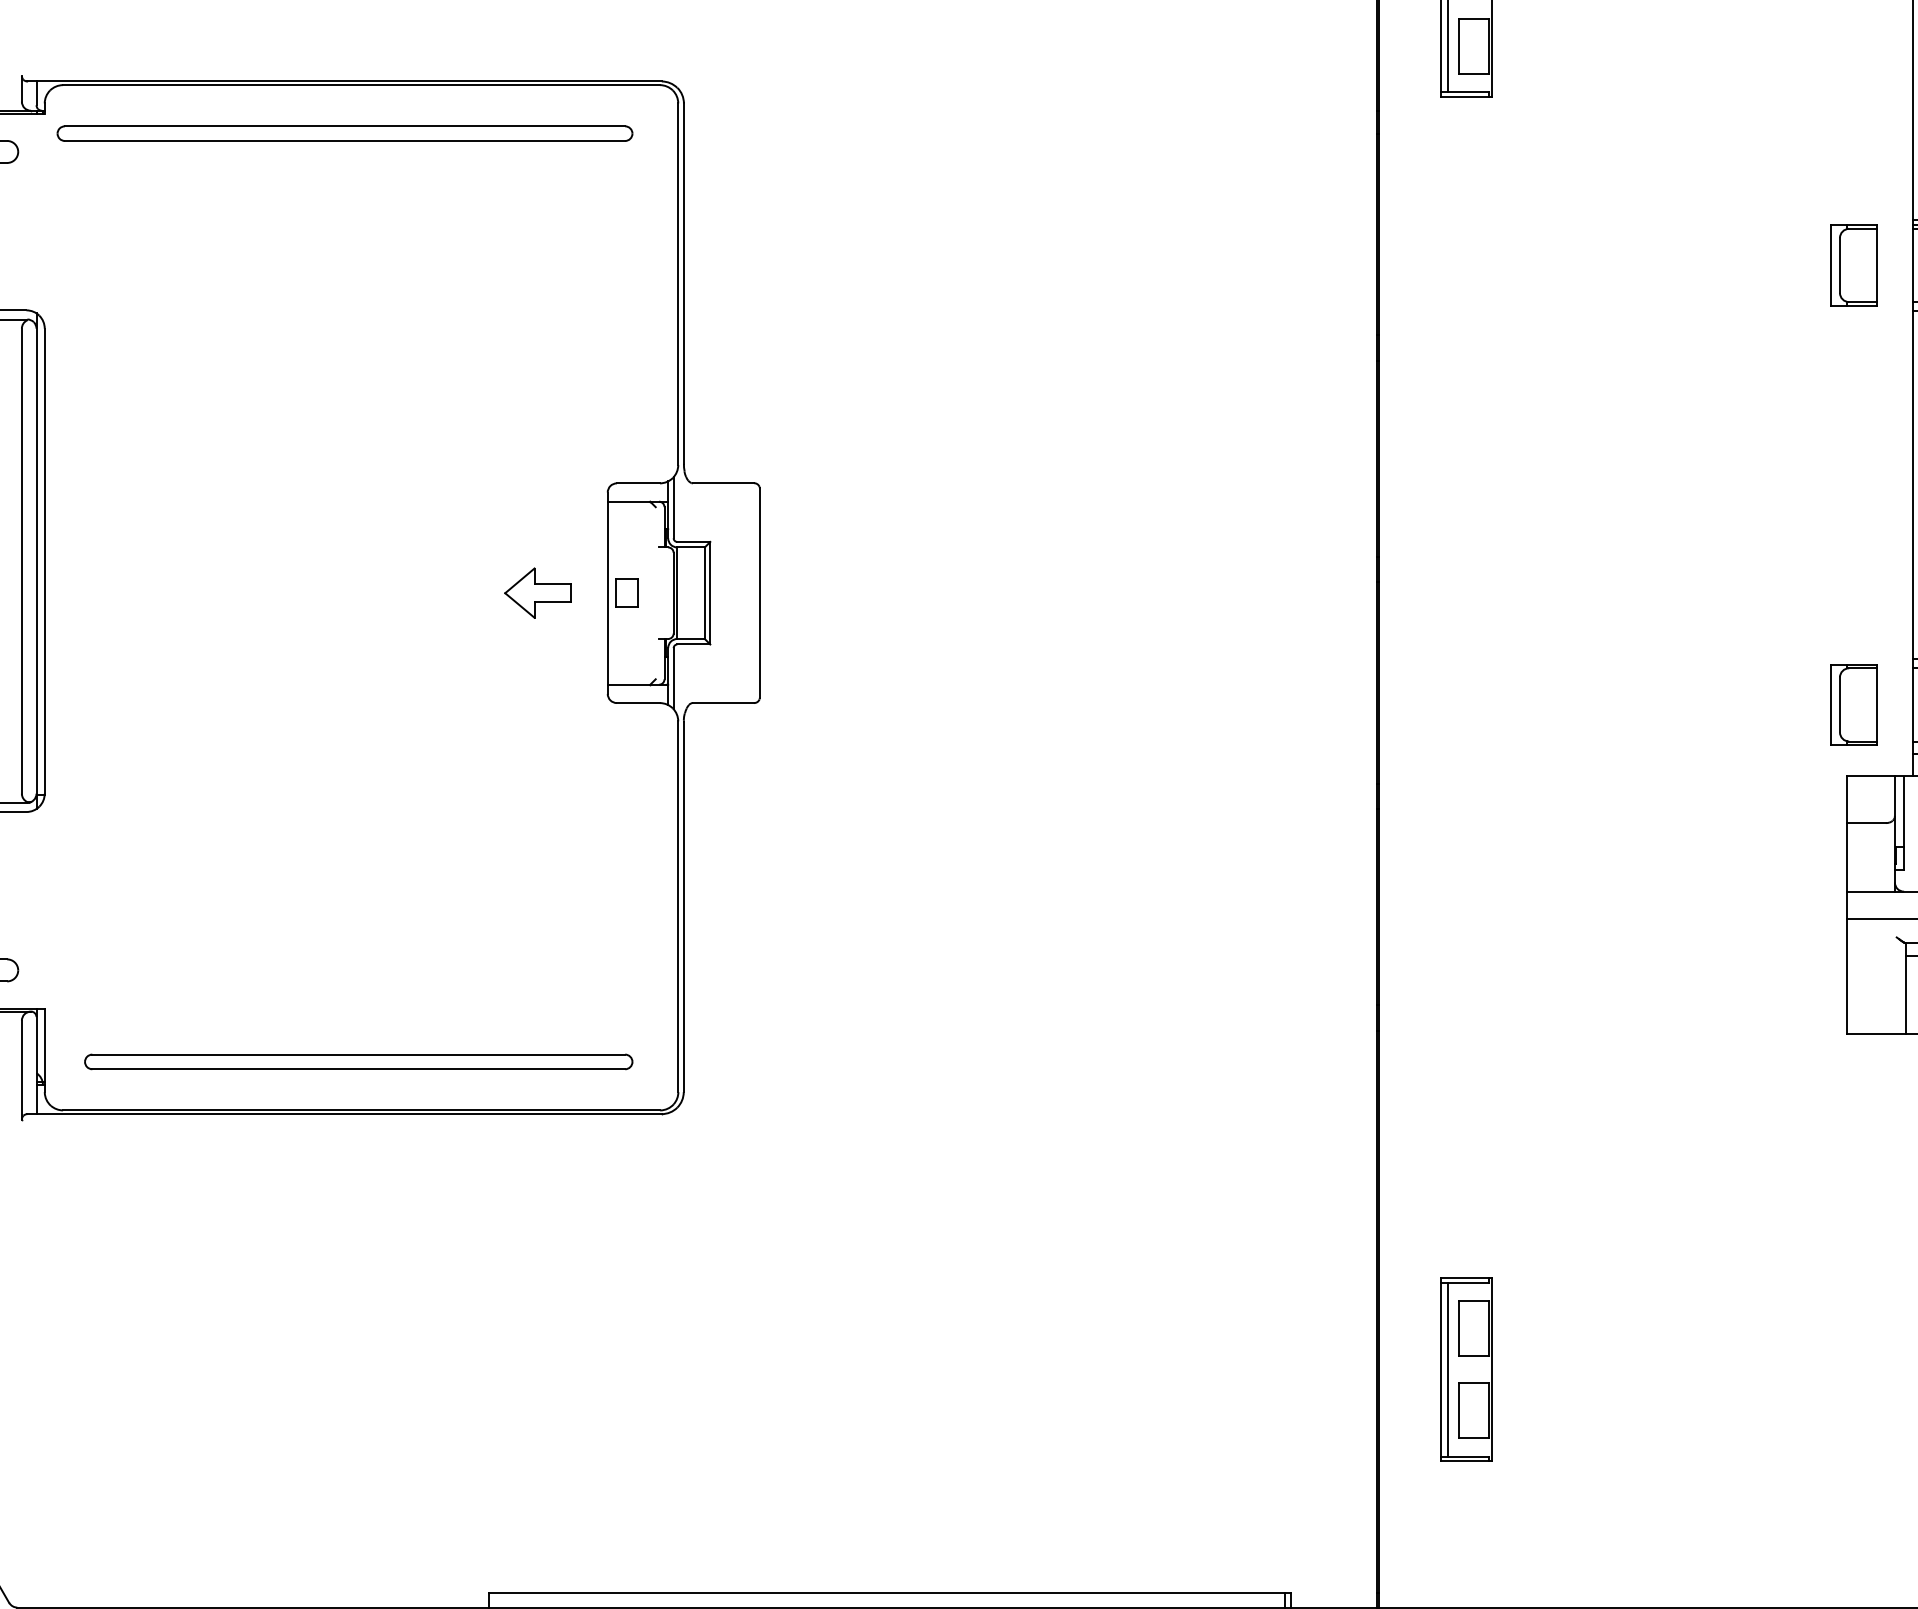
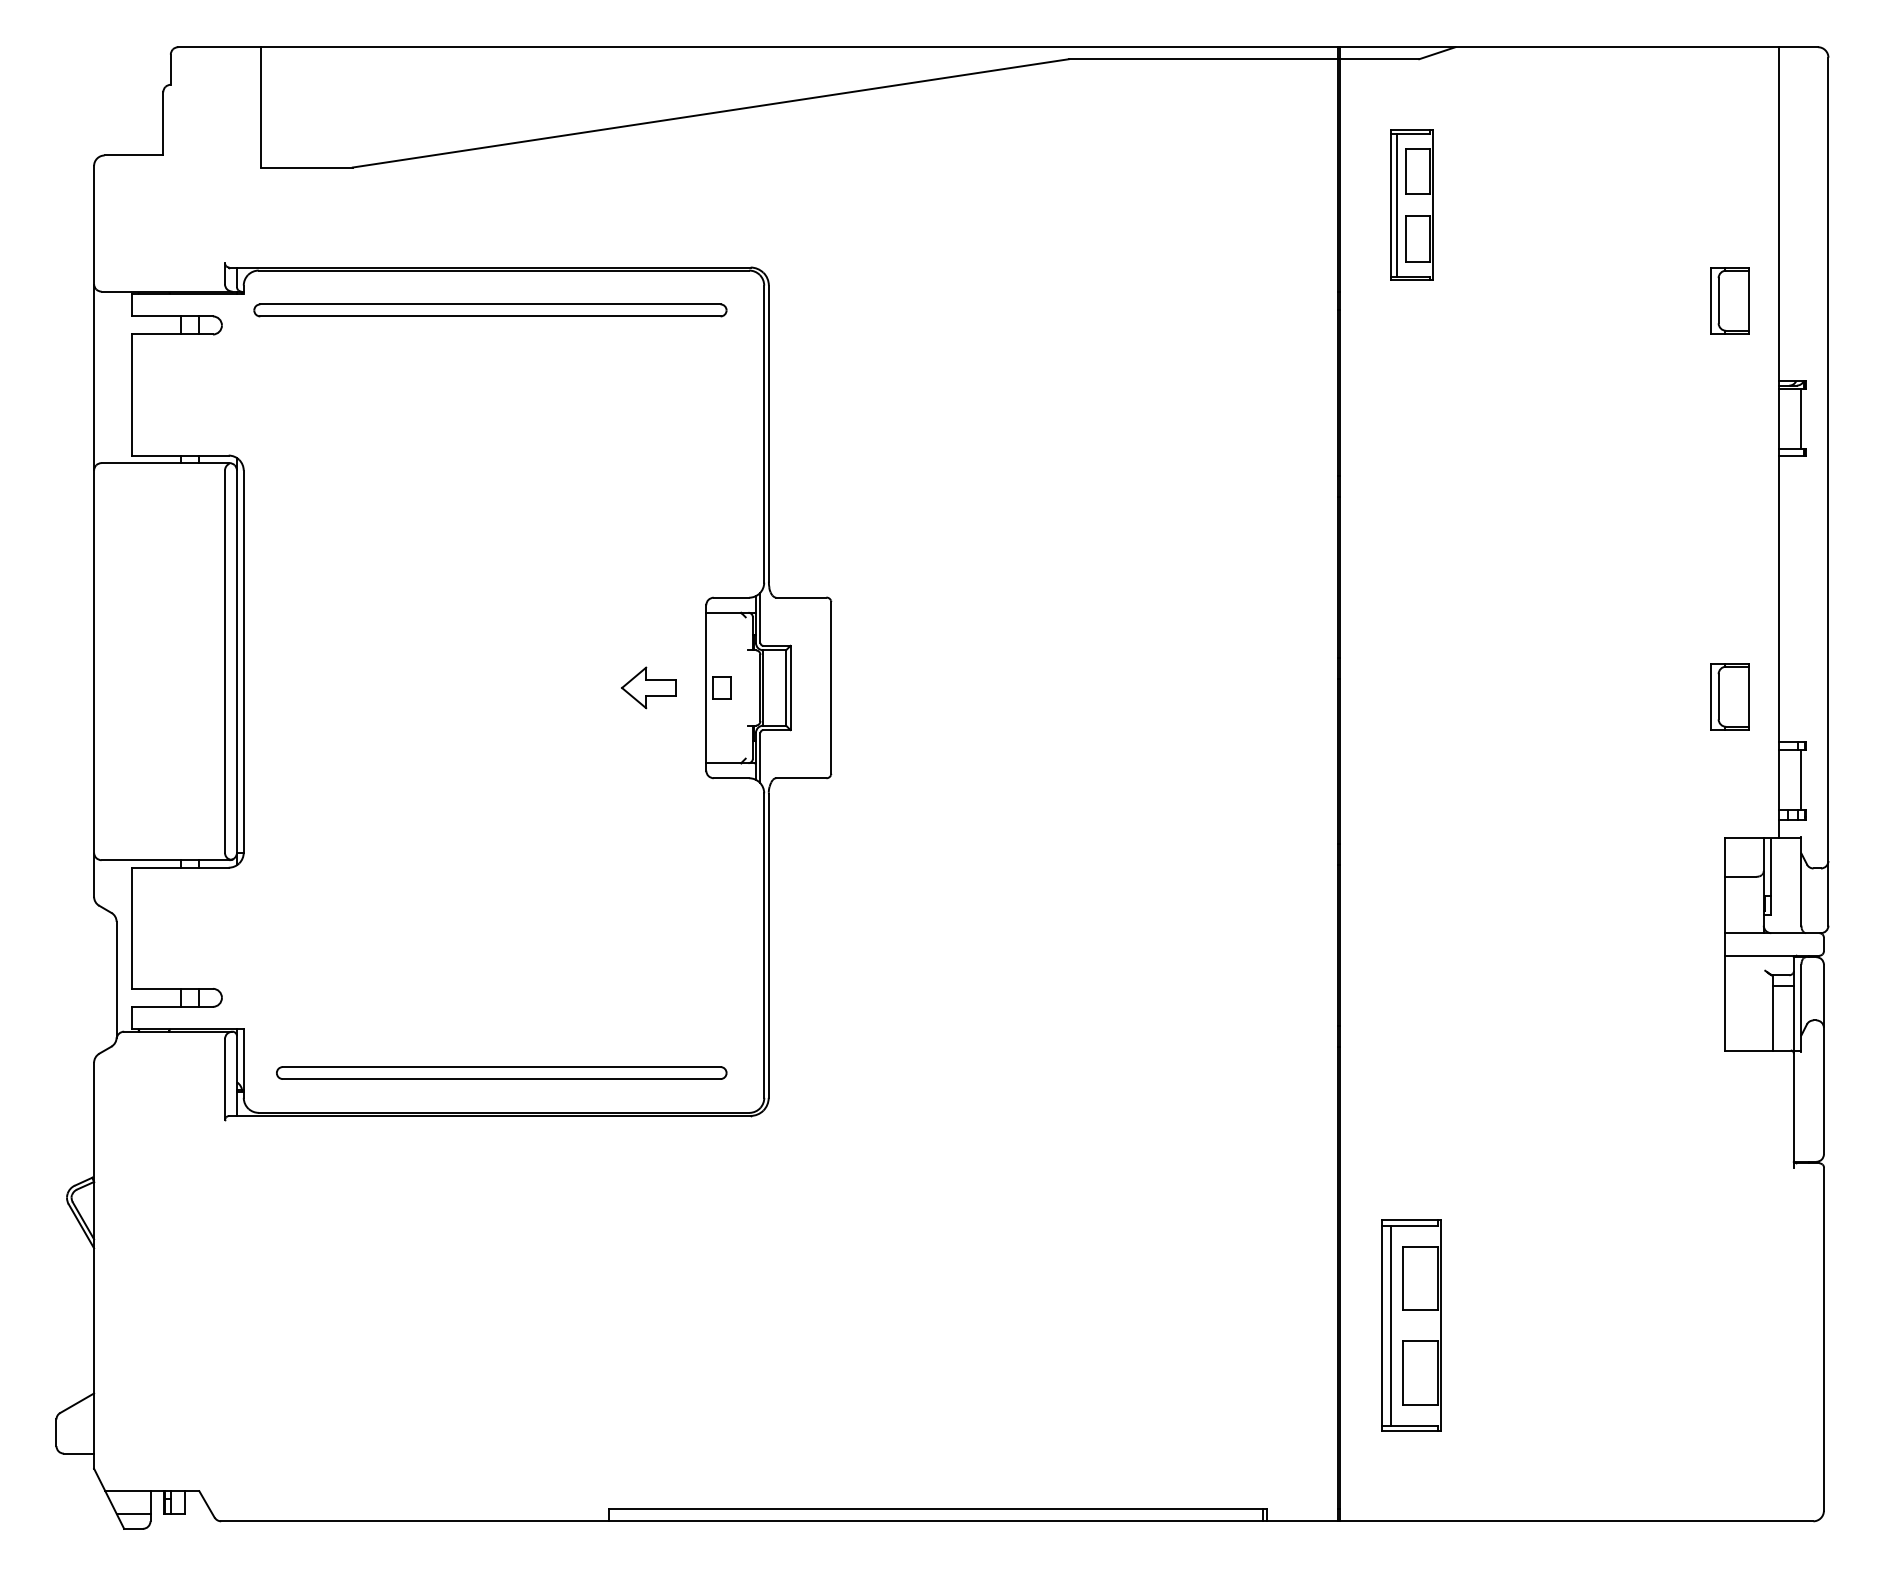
part: (1853, 265) -> (1729, 300), moved
part: (1853, 704) -> (1729, 696), moved
part: (1466, 1369) -> (1411, 1325), size x1.4

